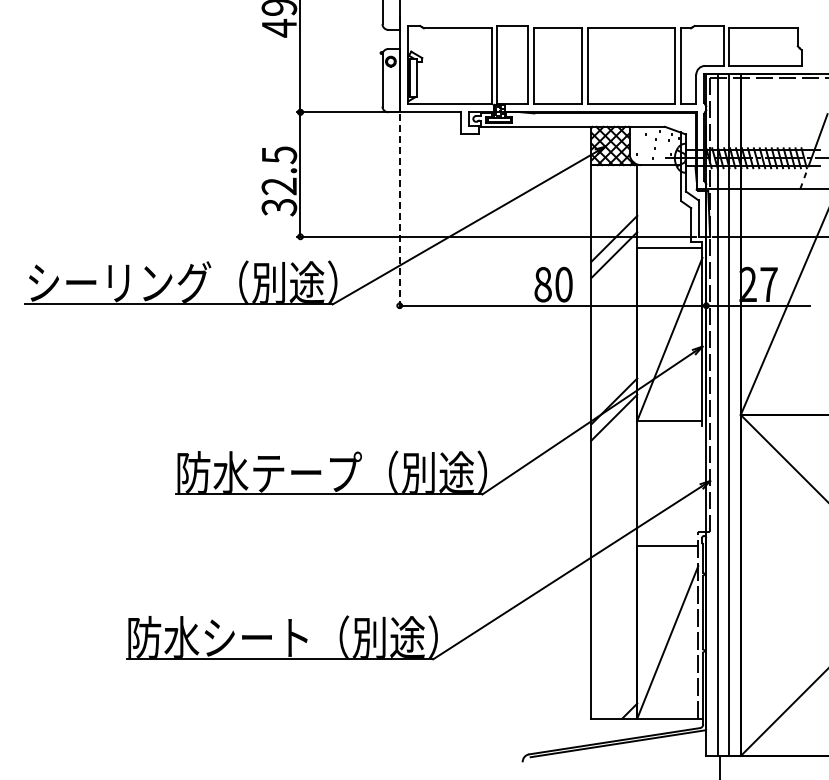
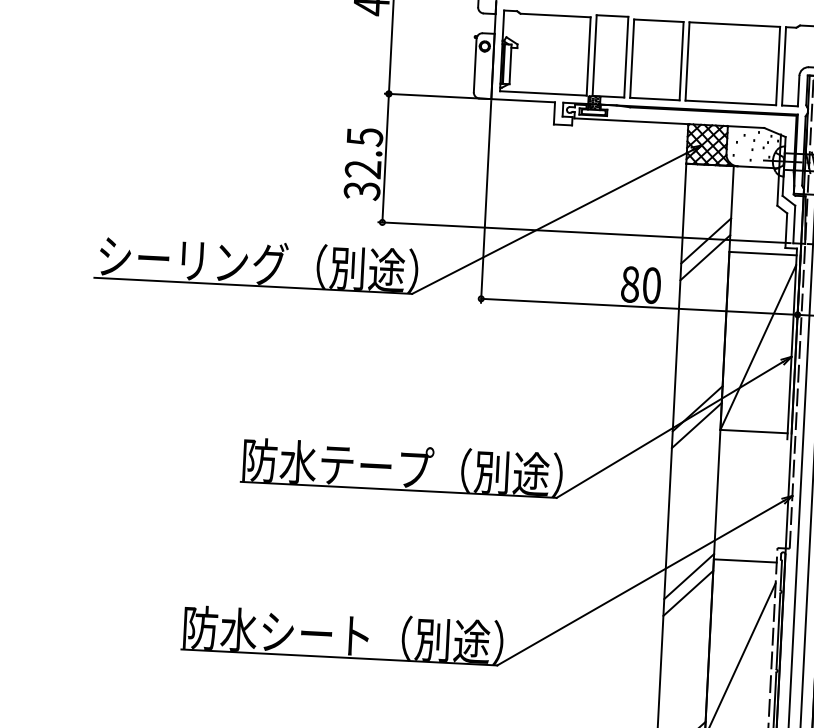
line: (399, 211) -> (485, 201), dashed -> solid
line: (614, 564) -> (689, 577), added
line: (614, 580) -> (688, 593), added

